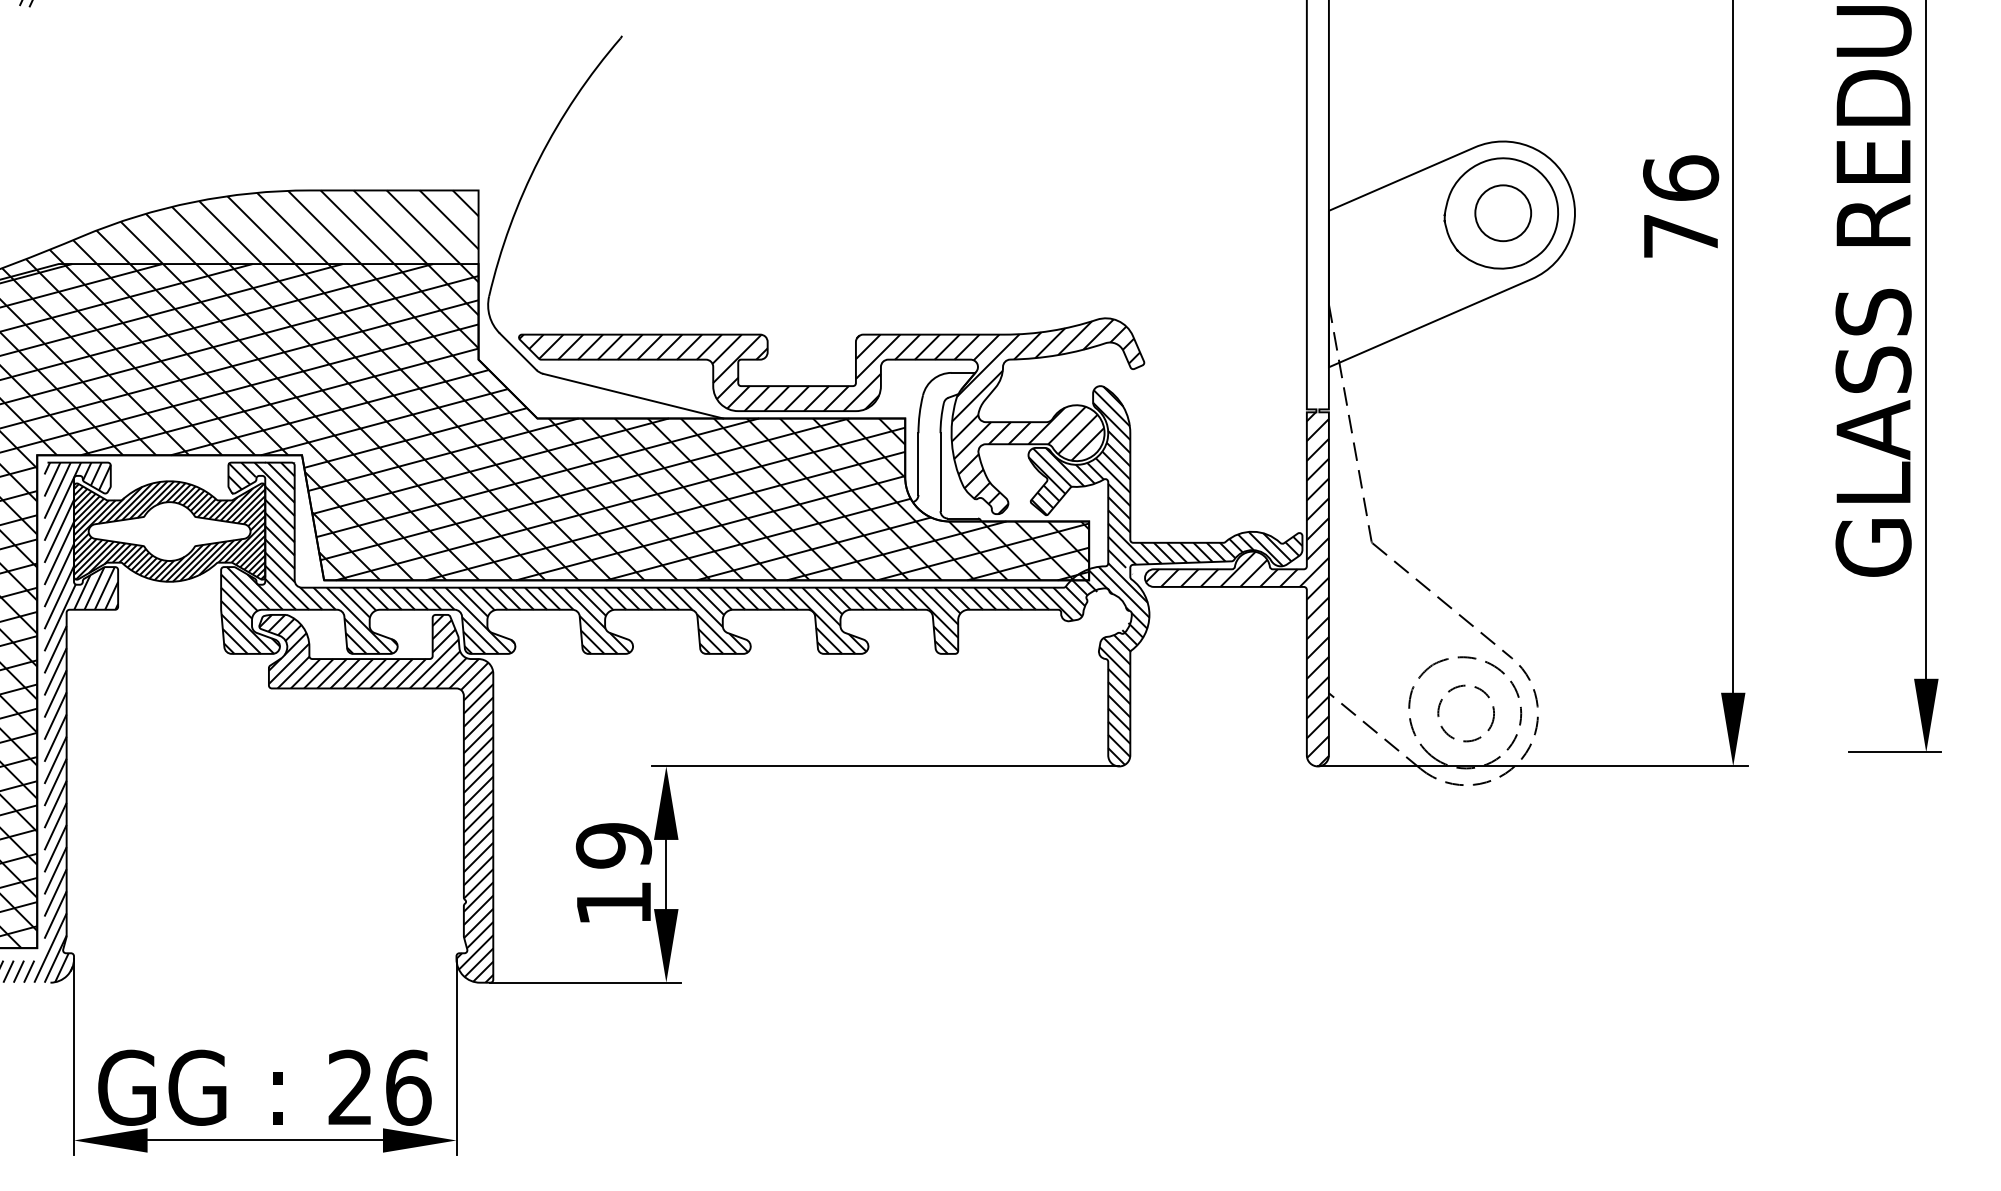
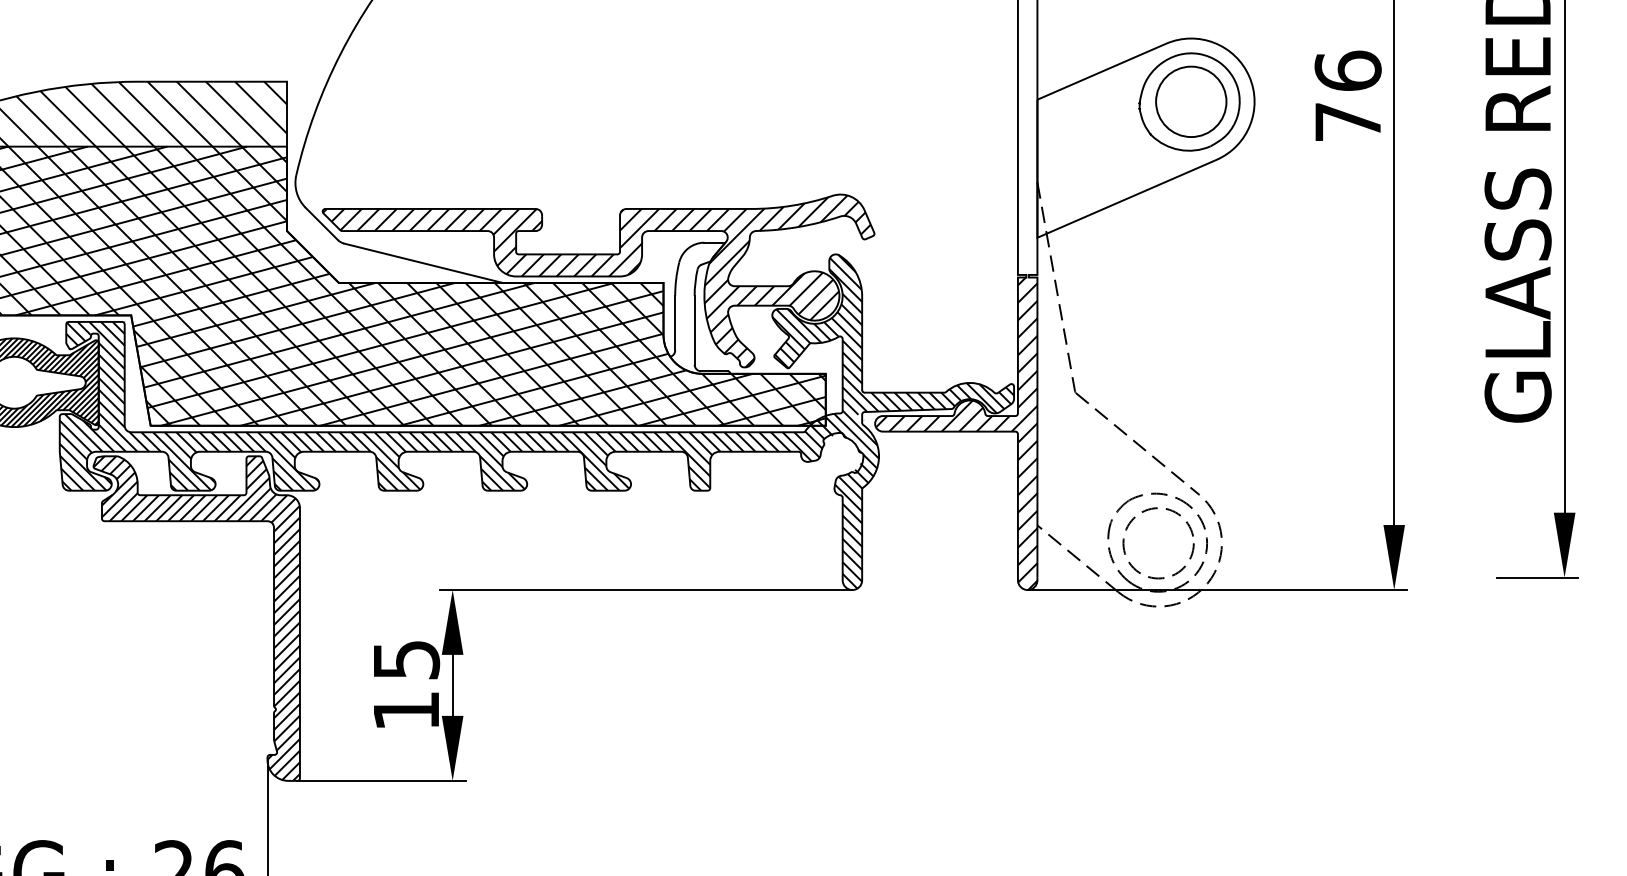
circle: (1503, 213) -> (1191, 102), size x1.43
circle: (1465, 713) -> (1157, 543), size x1.43
text: (613, 845) -> (406, 659), 19 -> 15

